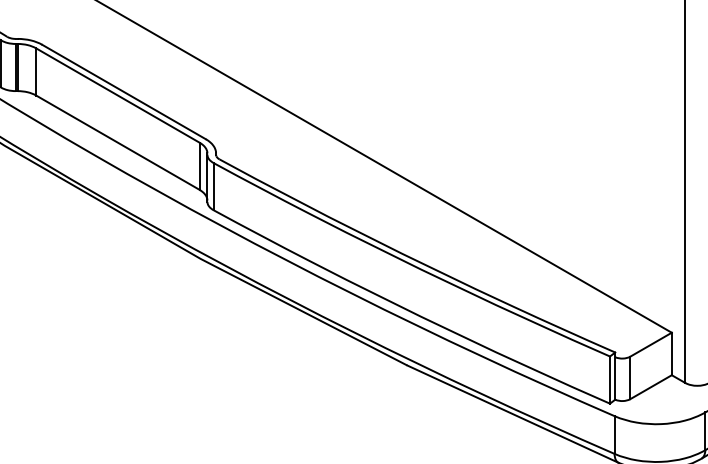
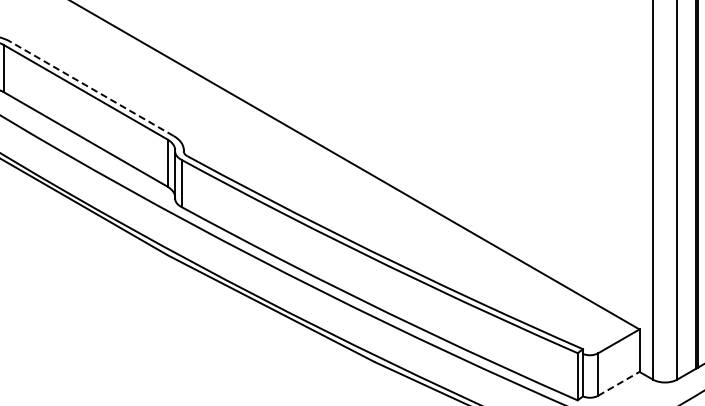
line: (123, 91) -> (91, 88), solid -> dashed
line: (651, 387) -> (619, 384), solid -> dashed

